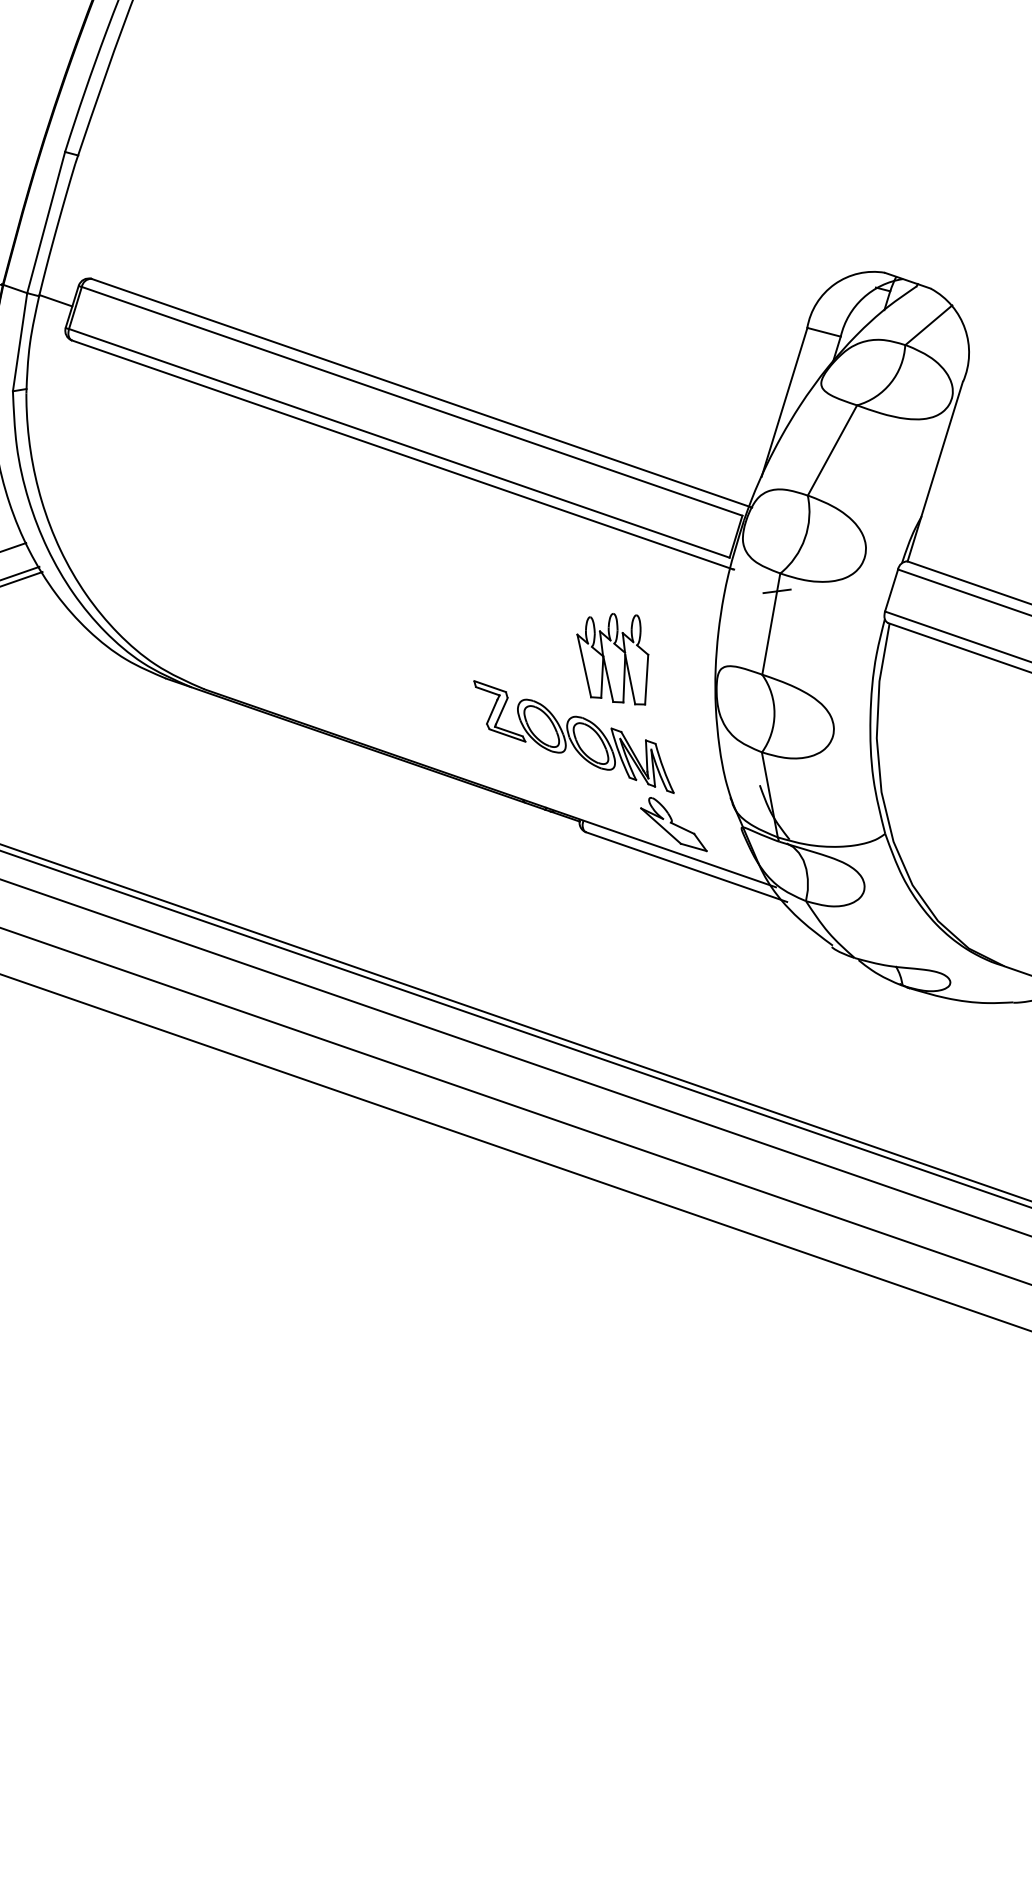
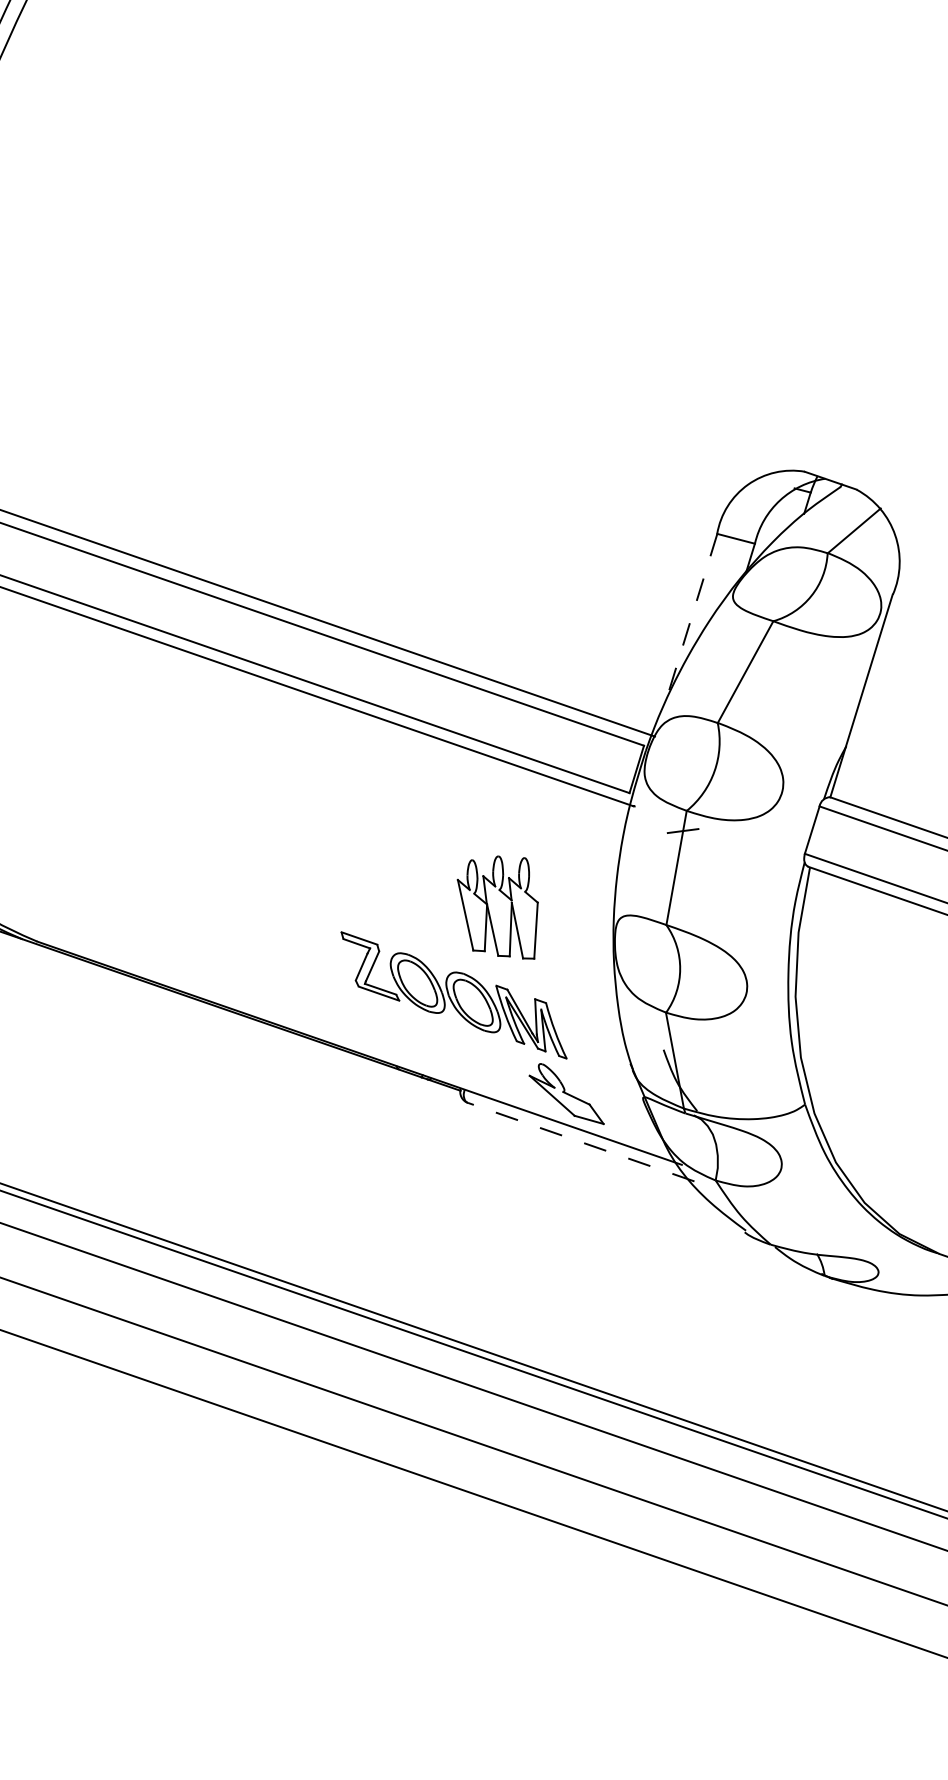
line: (784, 402) -> (691, 618), solid -> dashed
line: (686, 867) -> (580, 1142), solid -> dashed

